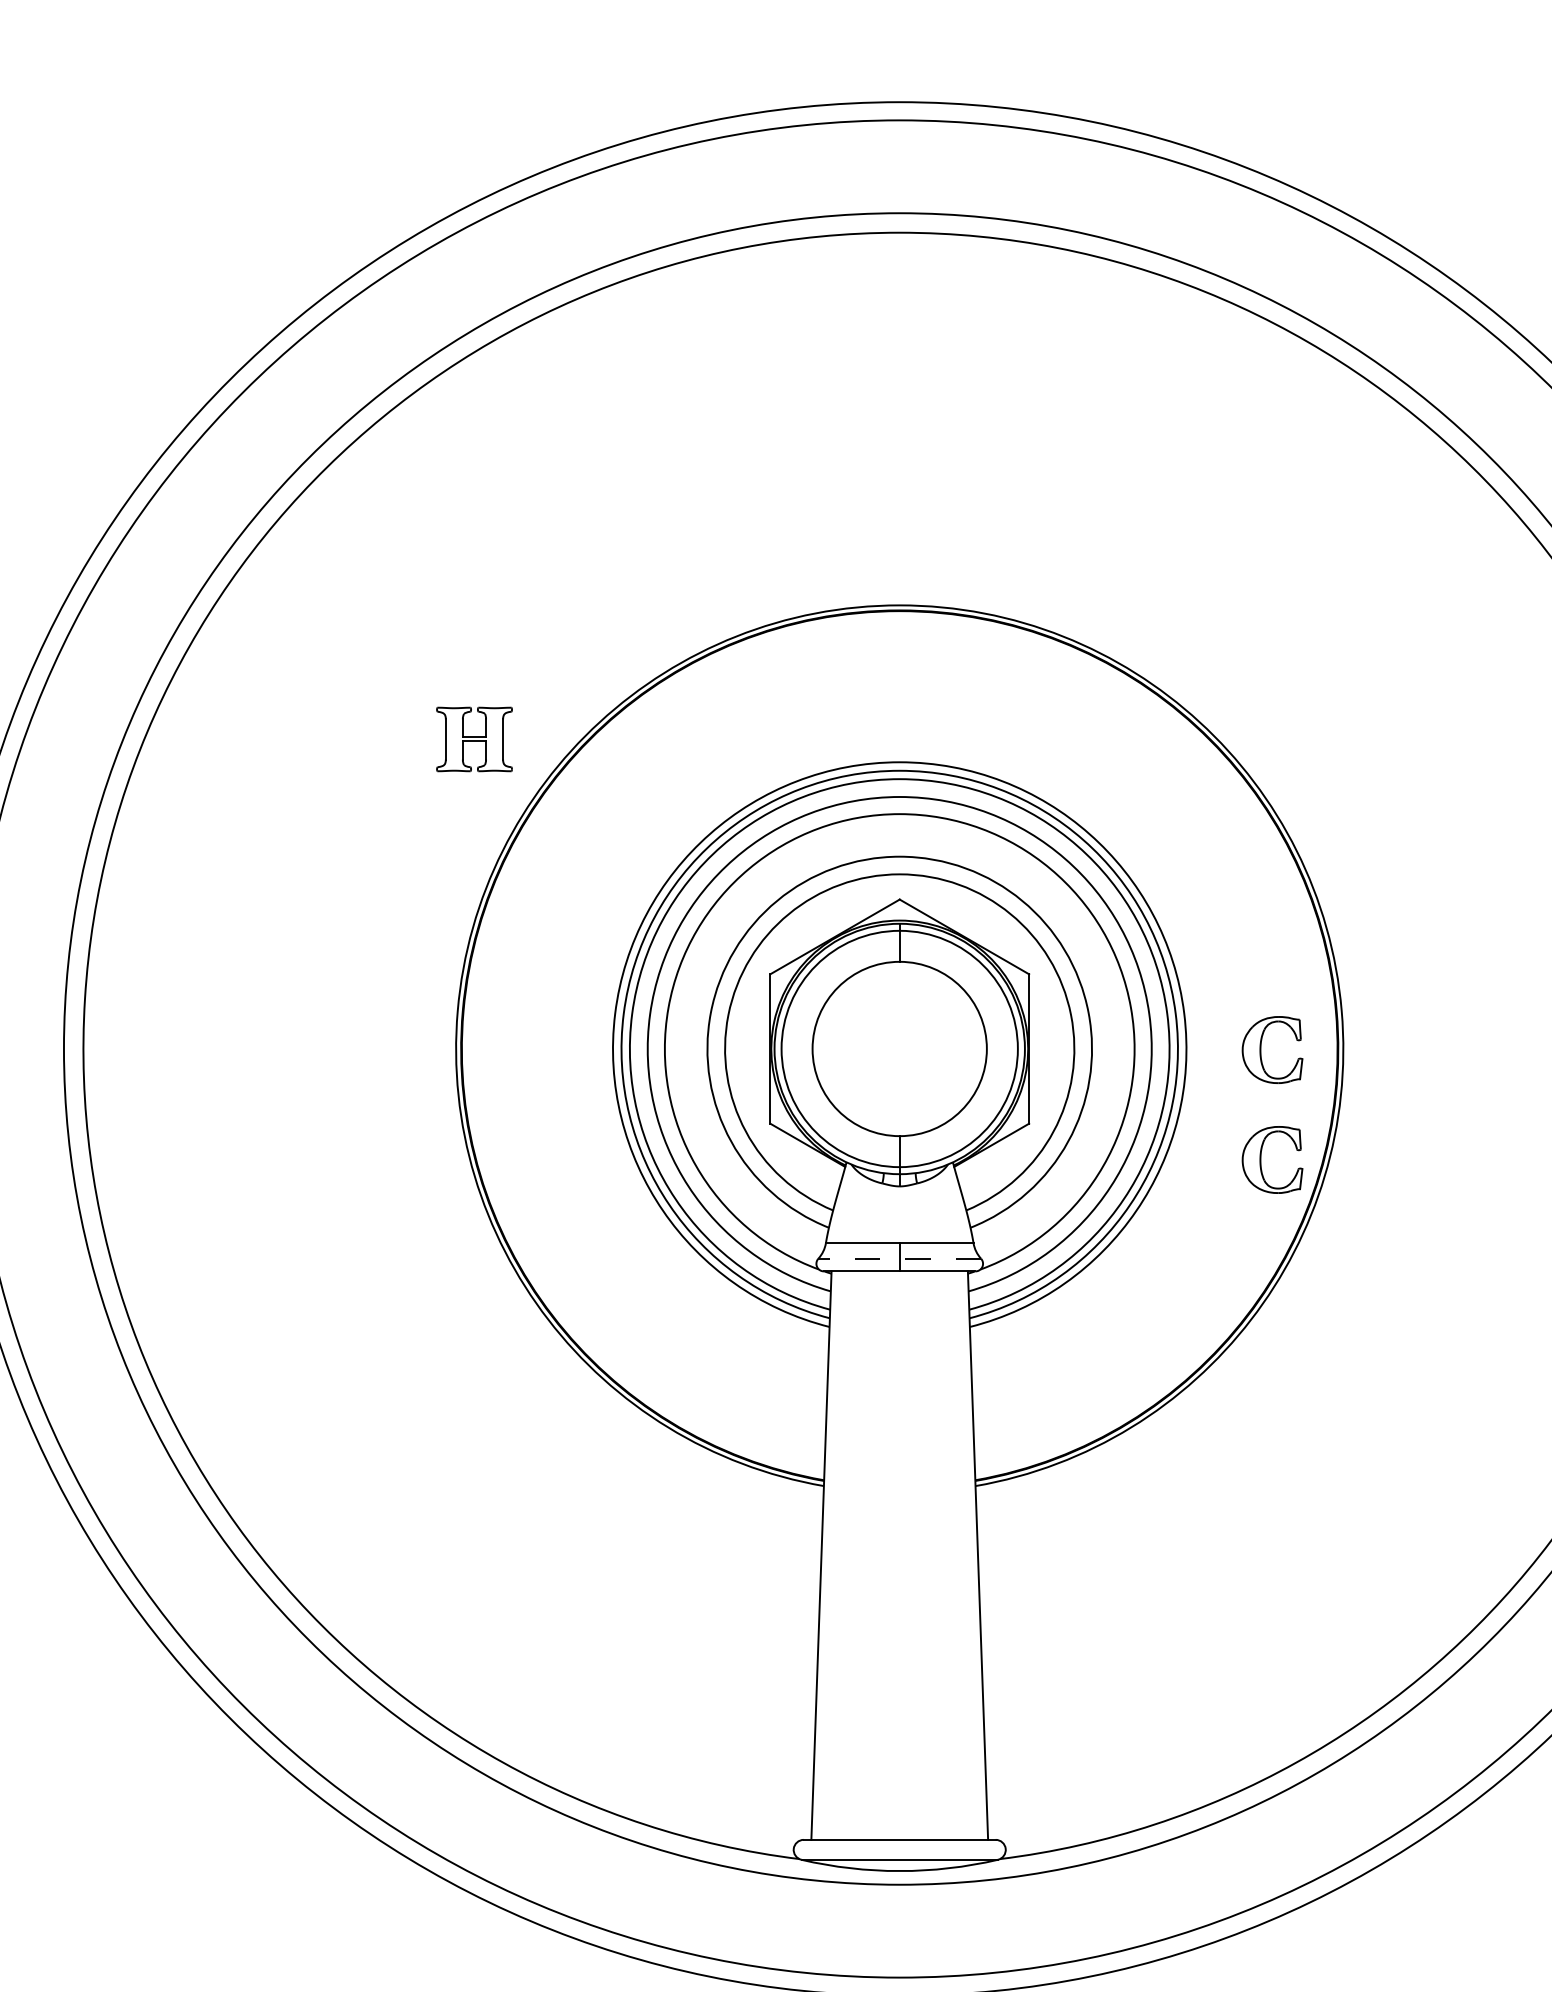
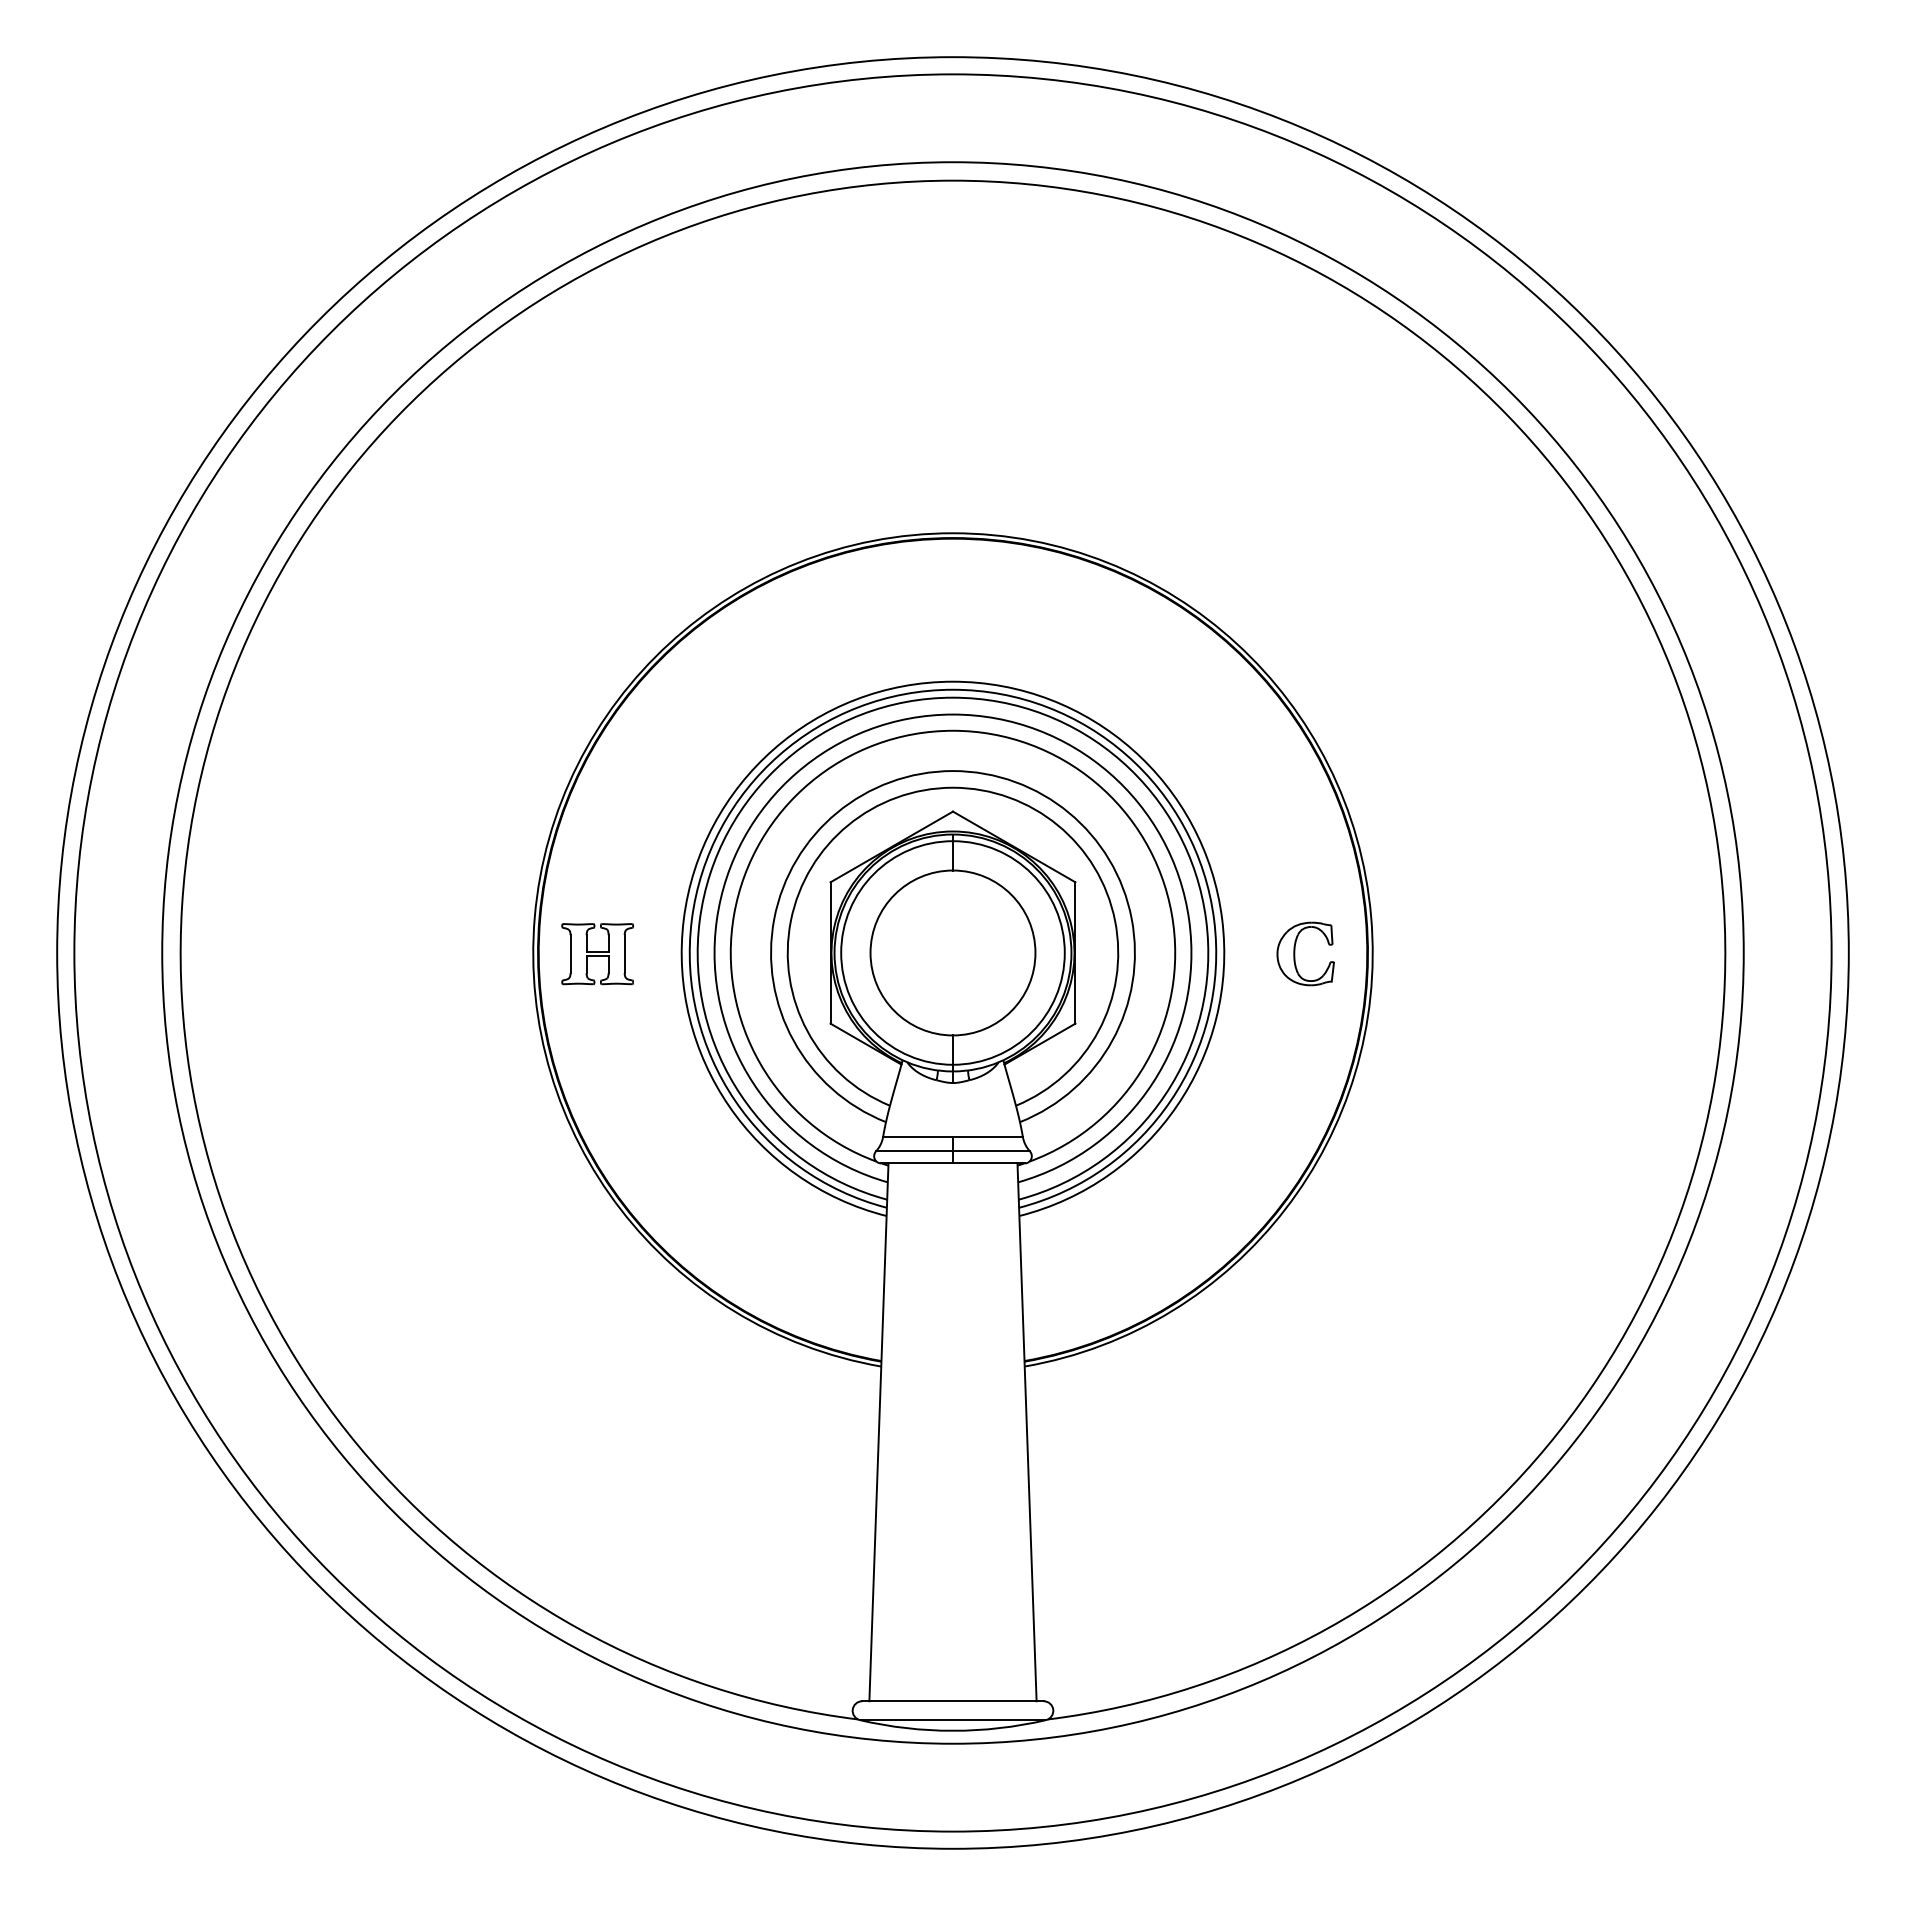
part: (474, 739) -> (597, 954), moved
part: (1261, 1159) -> (1295, 1057), removed
line: (899, 1258) -> (952, 1151), dashed -> solid

